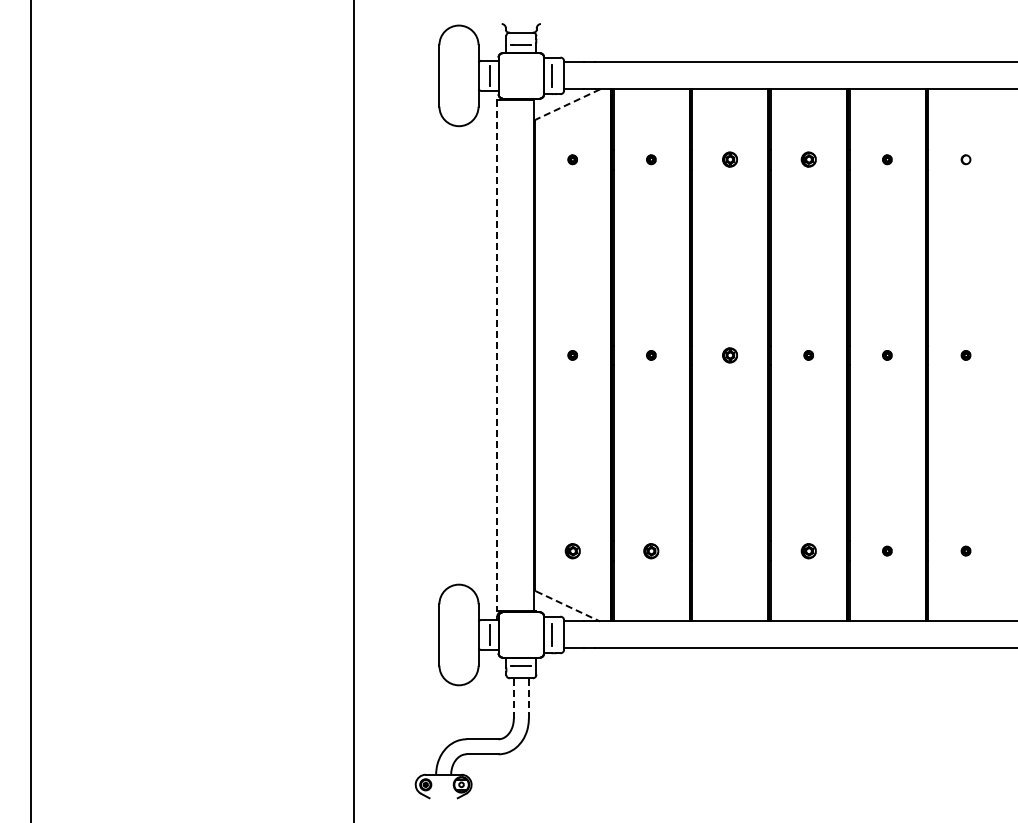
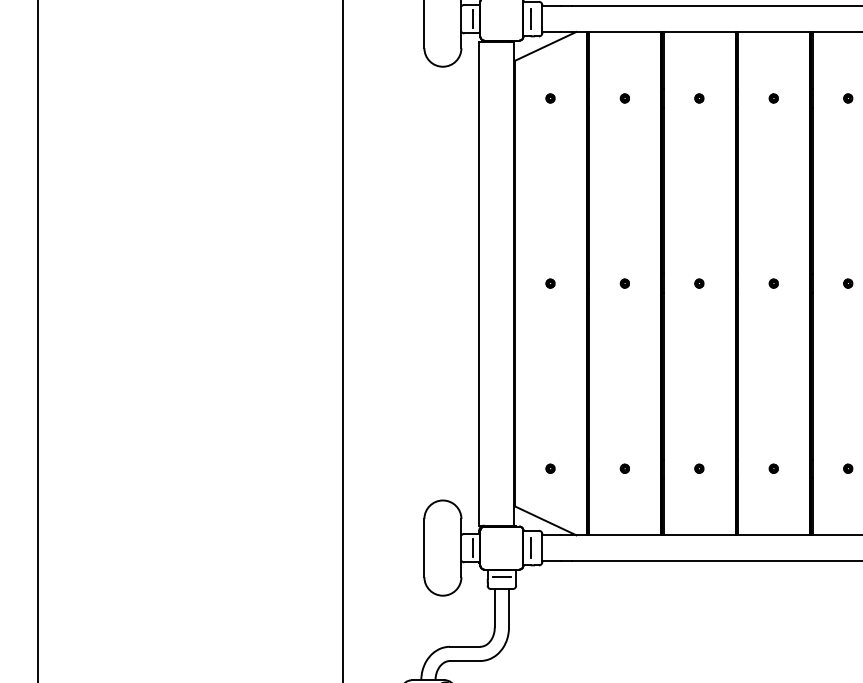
line: (567, 104) -> (545, 46), dashed -> solid
part: (729, 159) -> (698, 98), size x0.62
part: (808, 159) -> (773, 98), size x0.62
line: (497, 355) -> (479, 283), dashed -> solid
part: (729, 355) -> (698, 283), size x0.62
part: (572, 550) -> (550, 468), size x0.62
part: (651, 550) -> (625, 468), size x0.62
part: (729, 550) -> (698, 468), added
part: (808, 550) -> (773, 468), size x0.62
line: (568, 606) -> (546, 521), dashed -> solid
line: (513, 698) -> (494, 608), dashed -> solid
line: (528, 698) -> (508, 608), dashed -> solid

